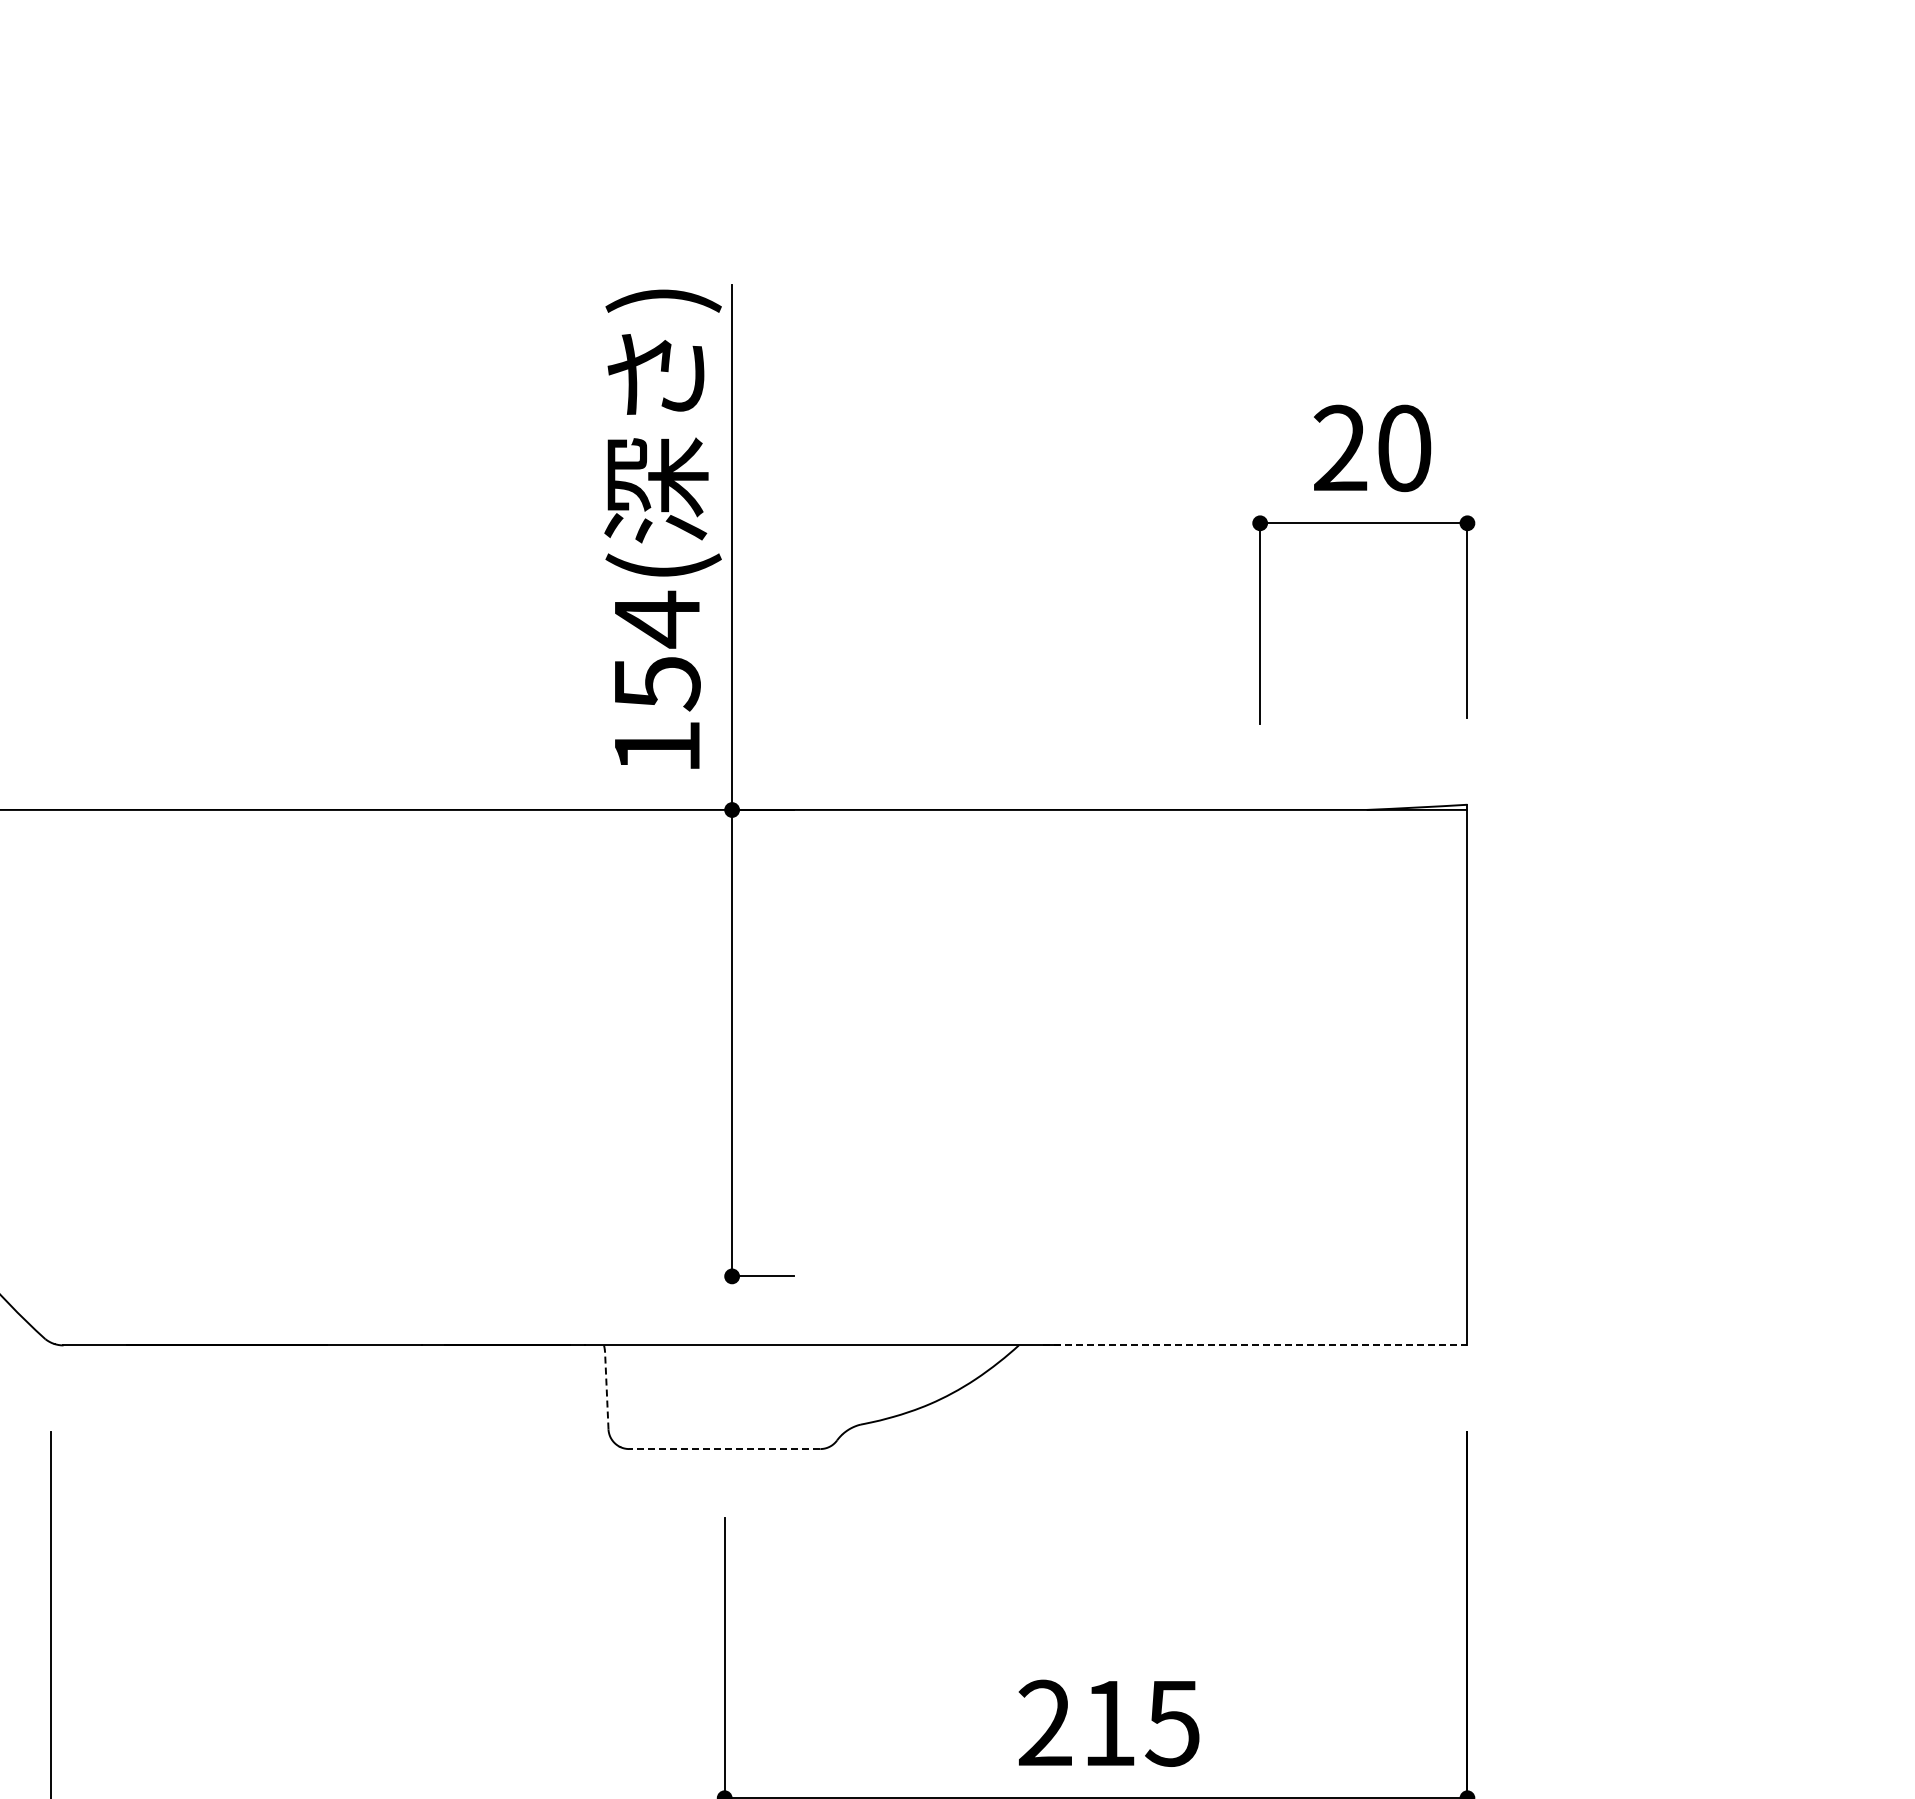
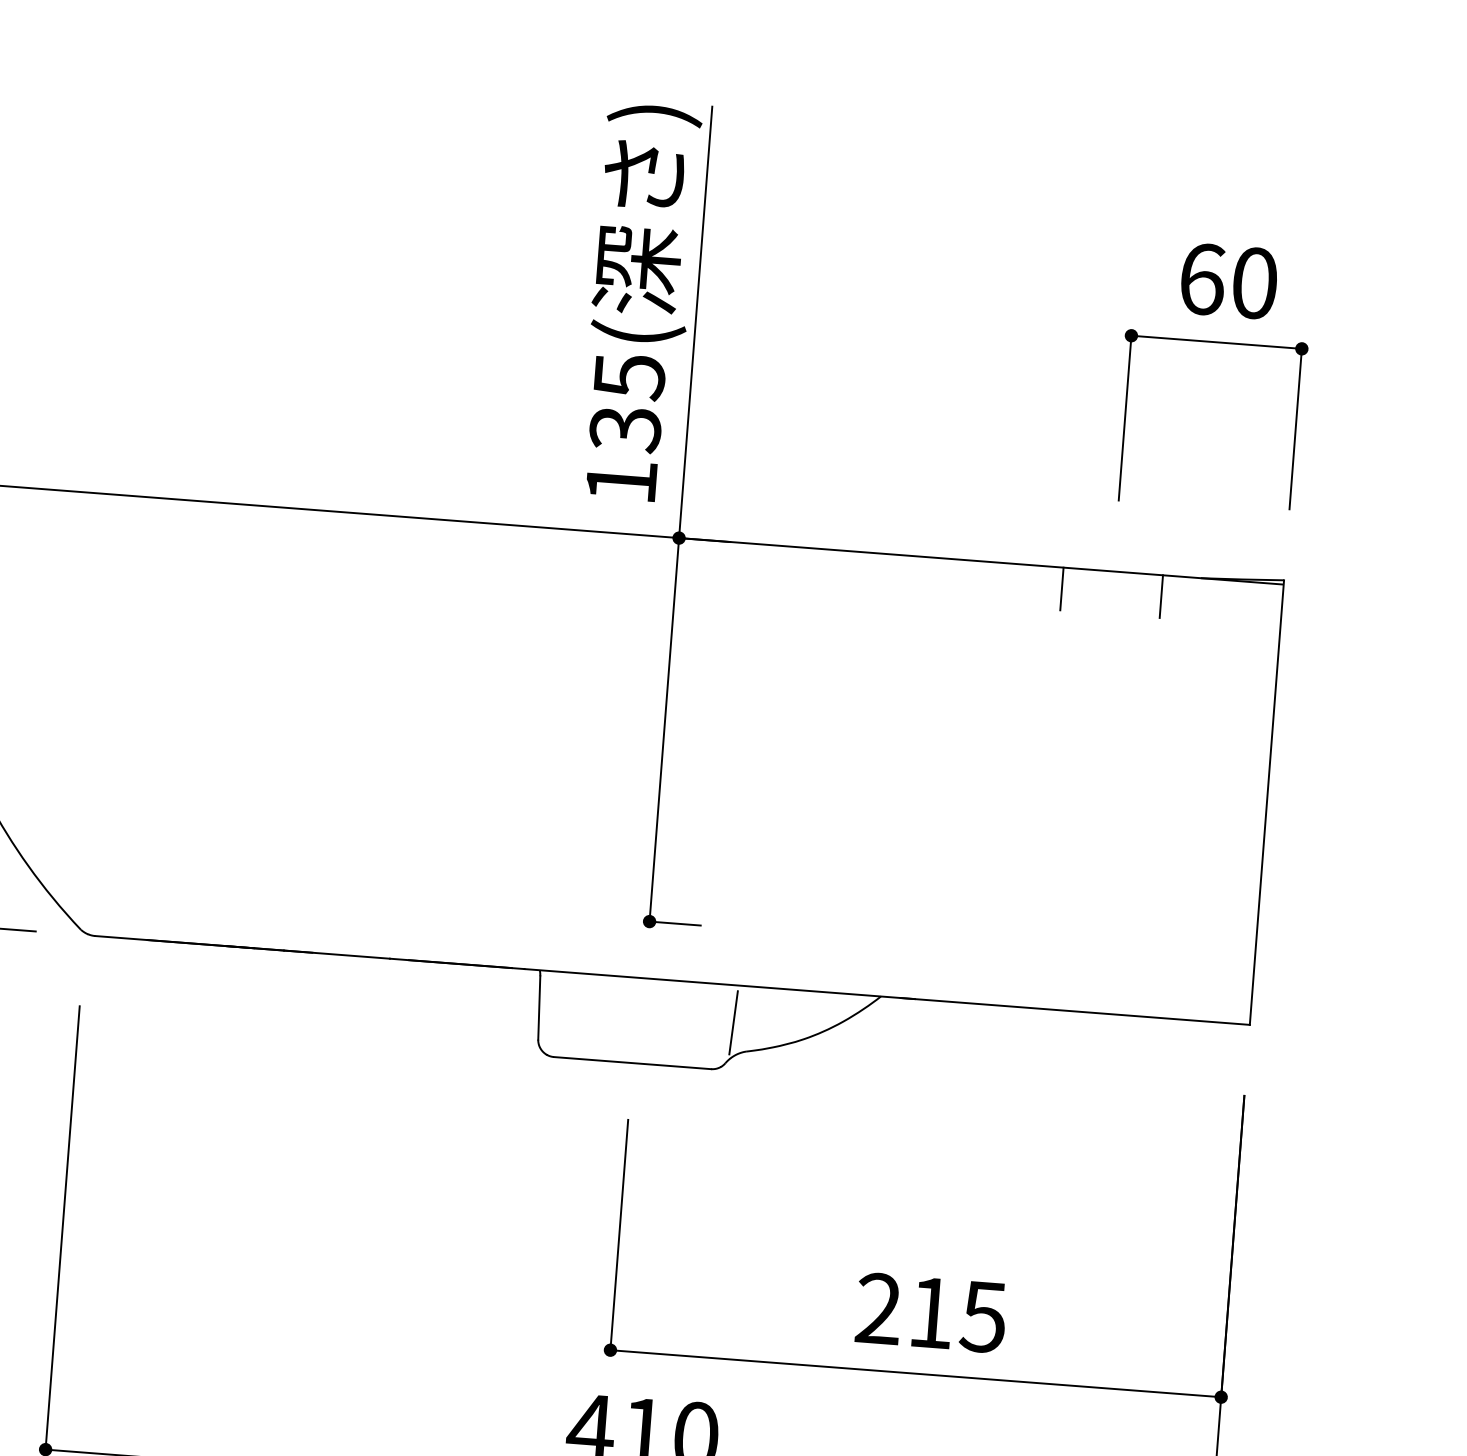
text: (1340, 448) -> (1202, 279), 20 -> 60
text: (656, 650) -> (626, 402), 154( -> 135(
line: (1199, 835) -> (1061, 588), added
line: (1320, 835) -> (1161, 596), added
line: (1255, 1345) -> (1075, 1011), dashed -> solid
line: (606, 1390) -> (539, 1007), dashed -> solid
line: (842, 1390) -> (733, 1022), added
line: (724, 1449) -> (632, 1063), dashed -> solid

